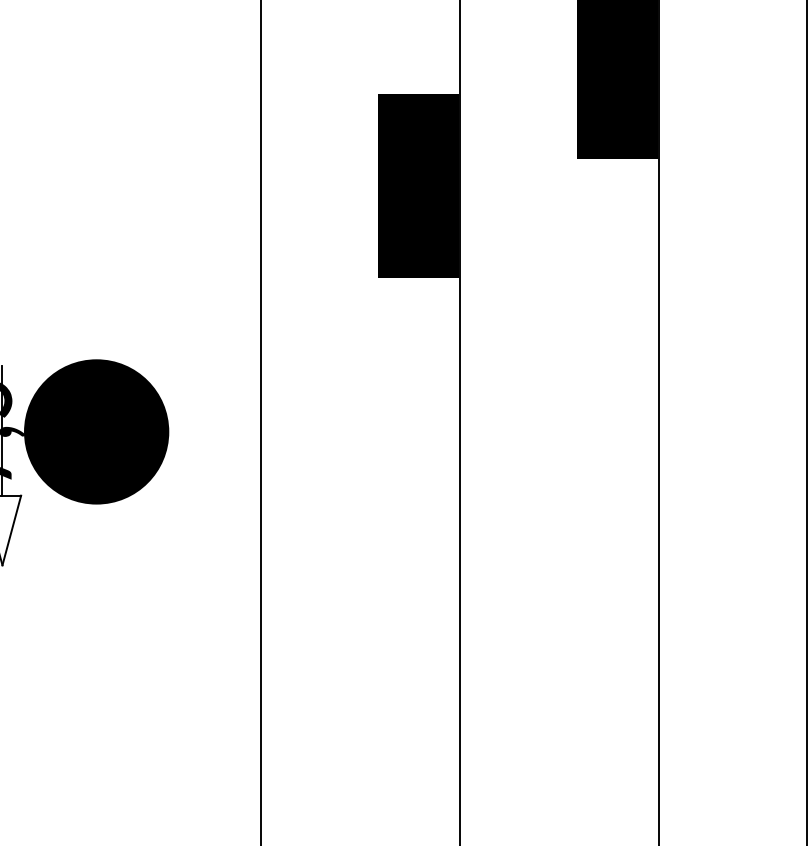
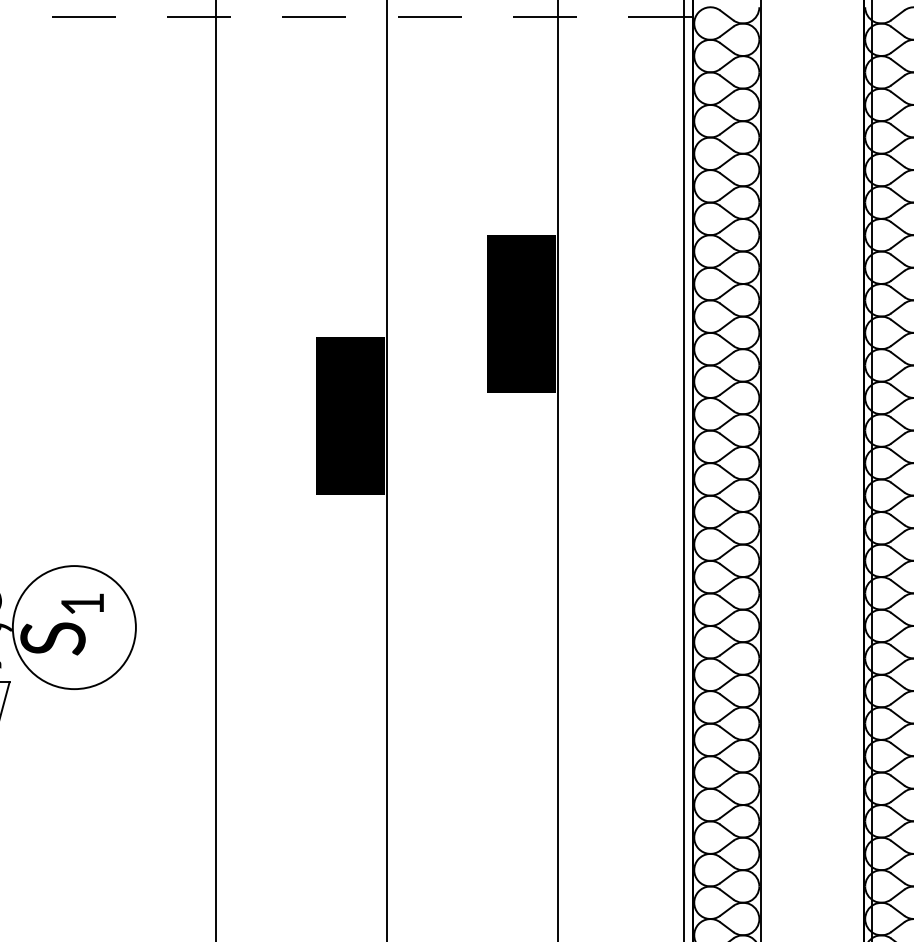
fill: (95, 431) -> (73, 627), removed

